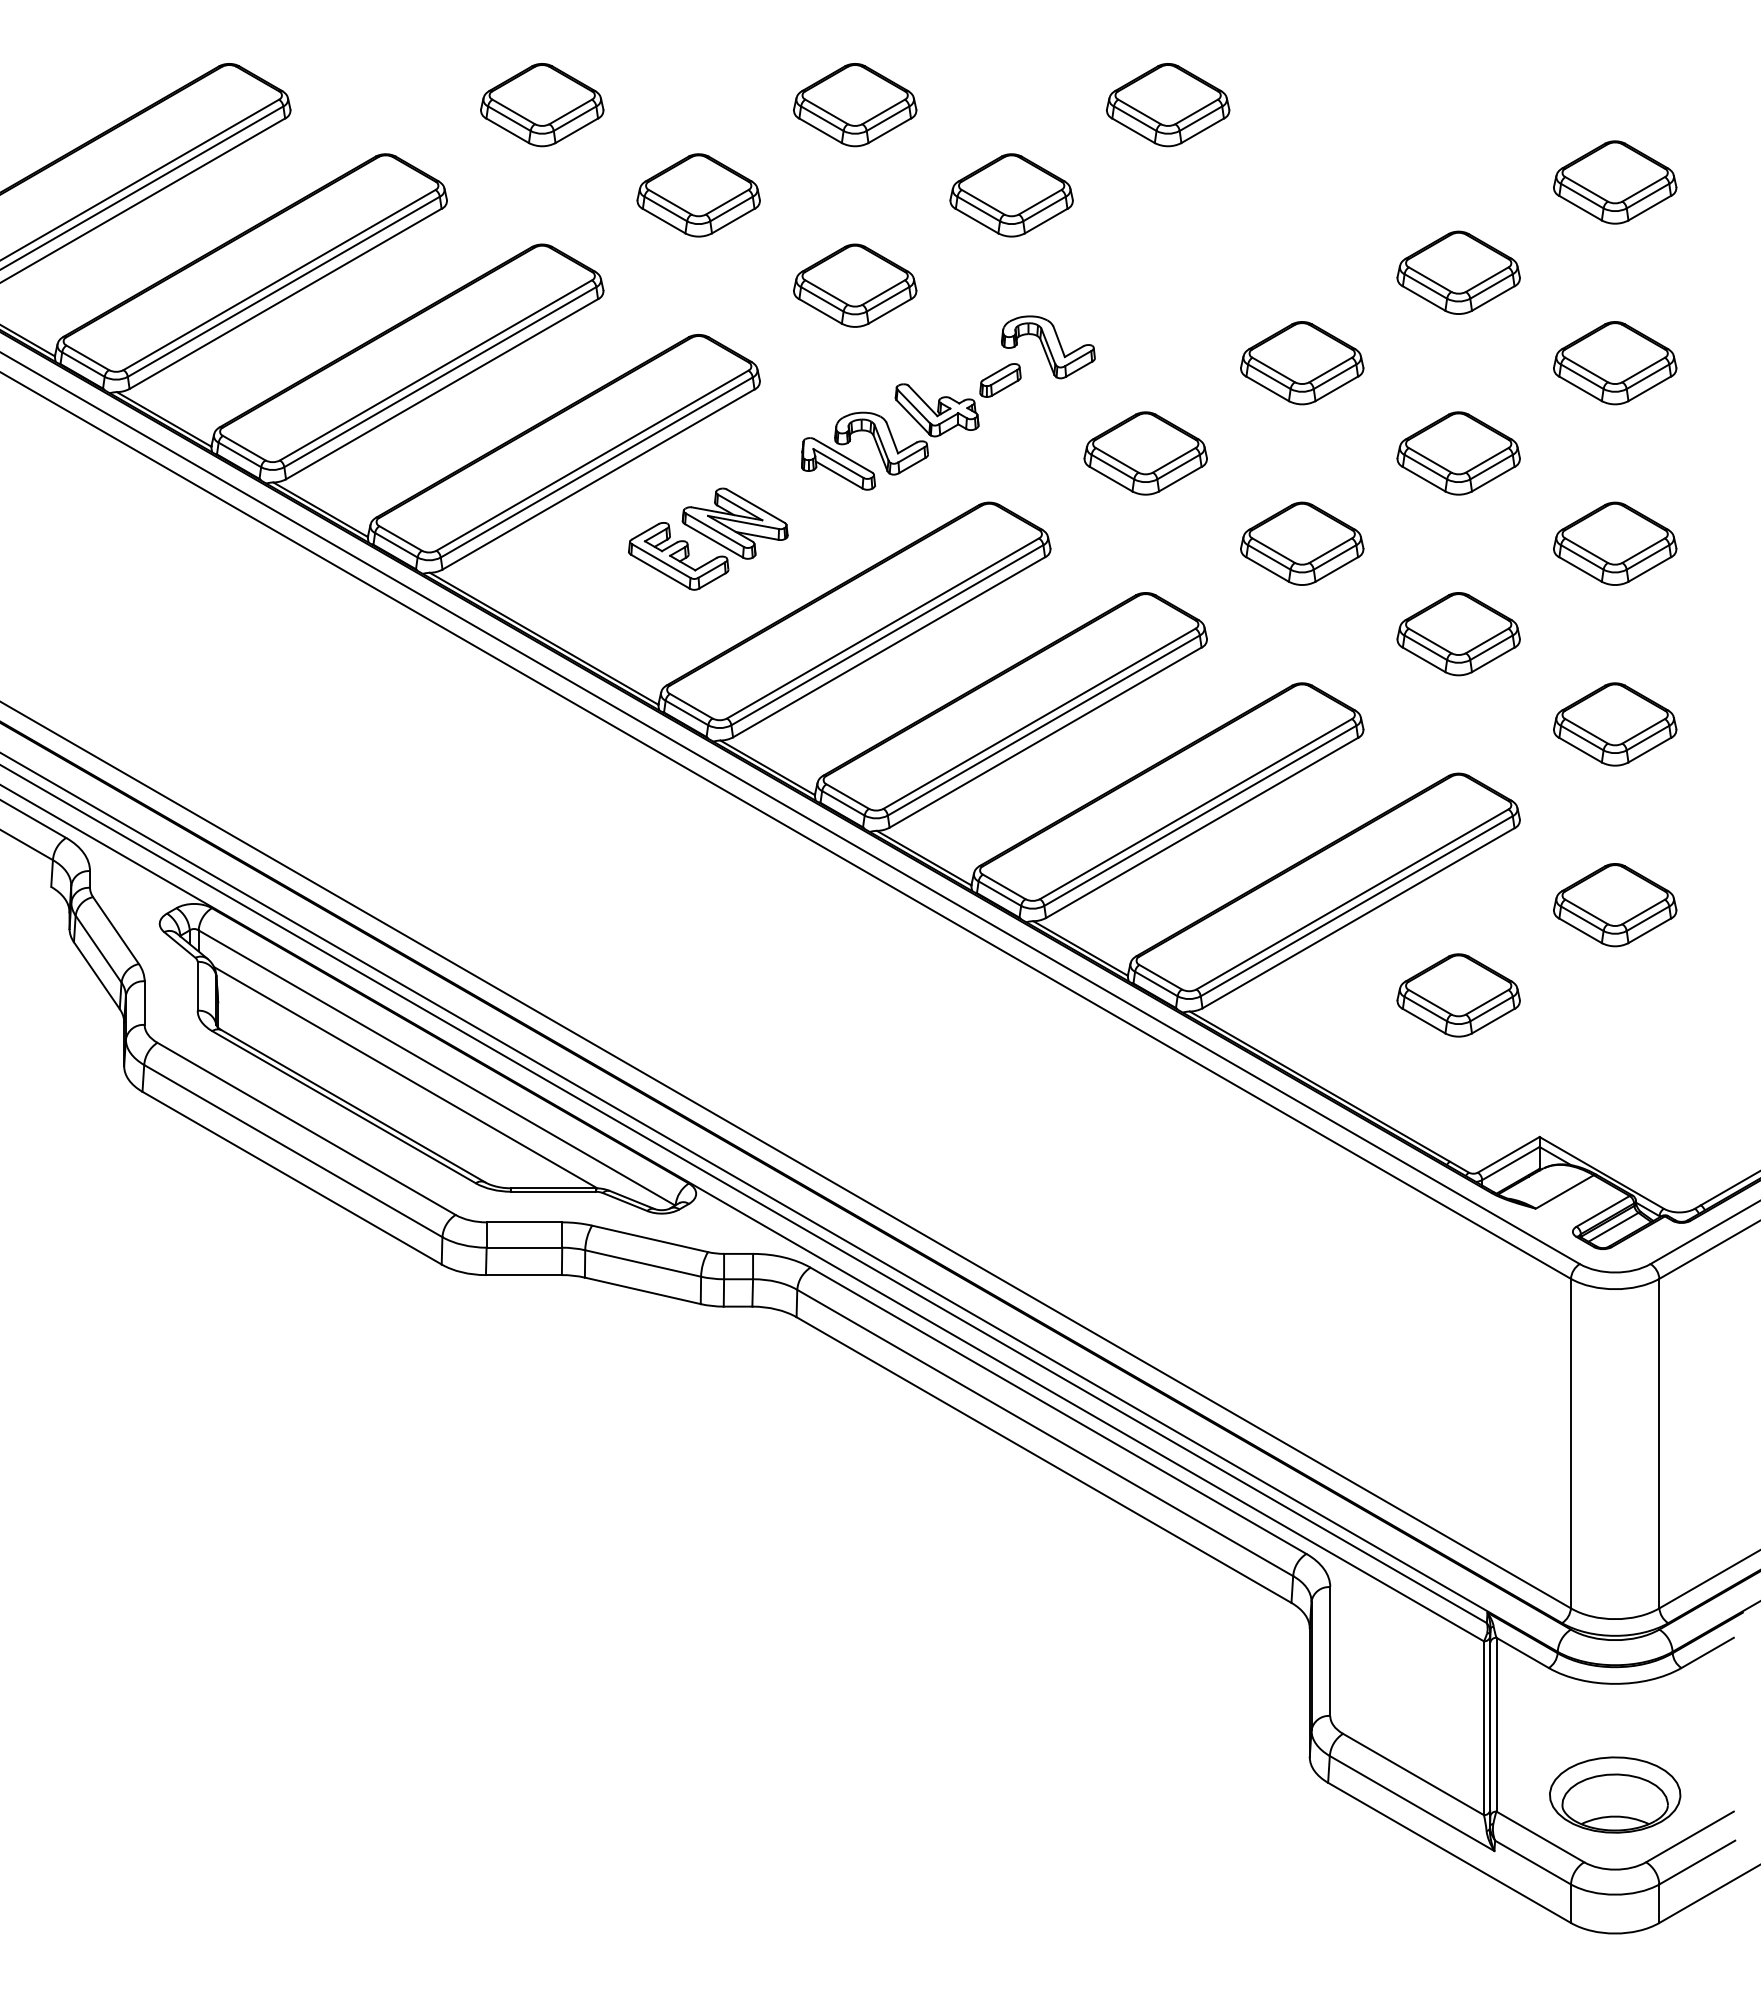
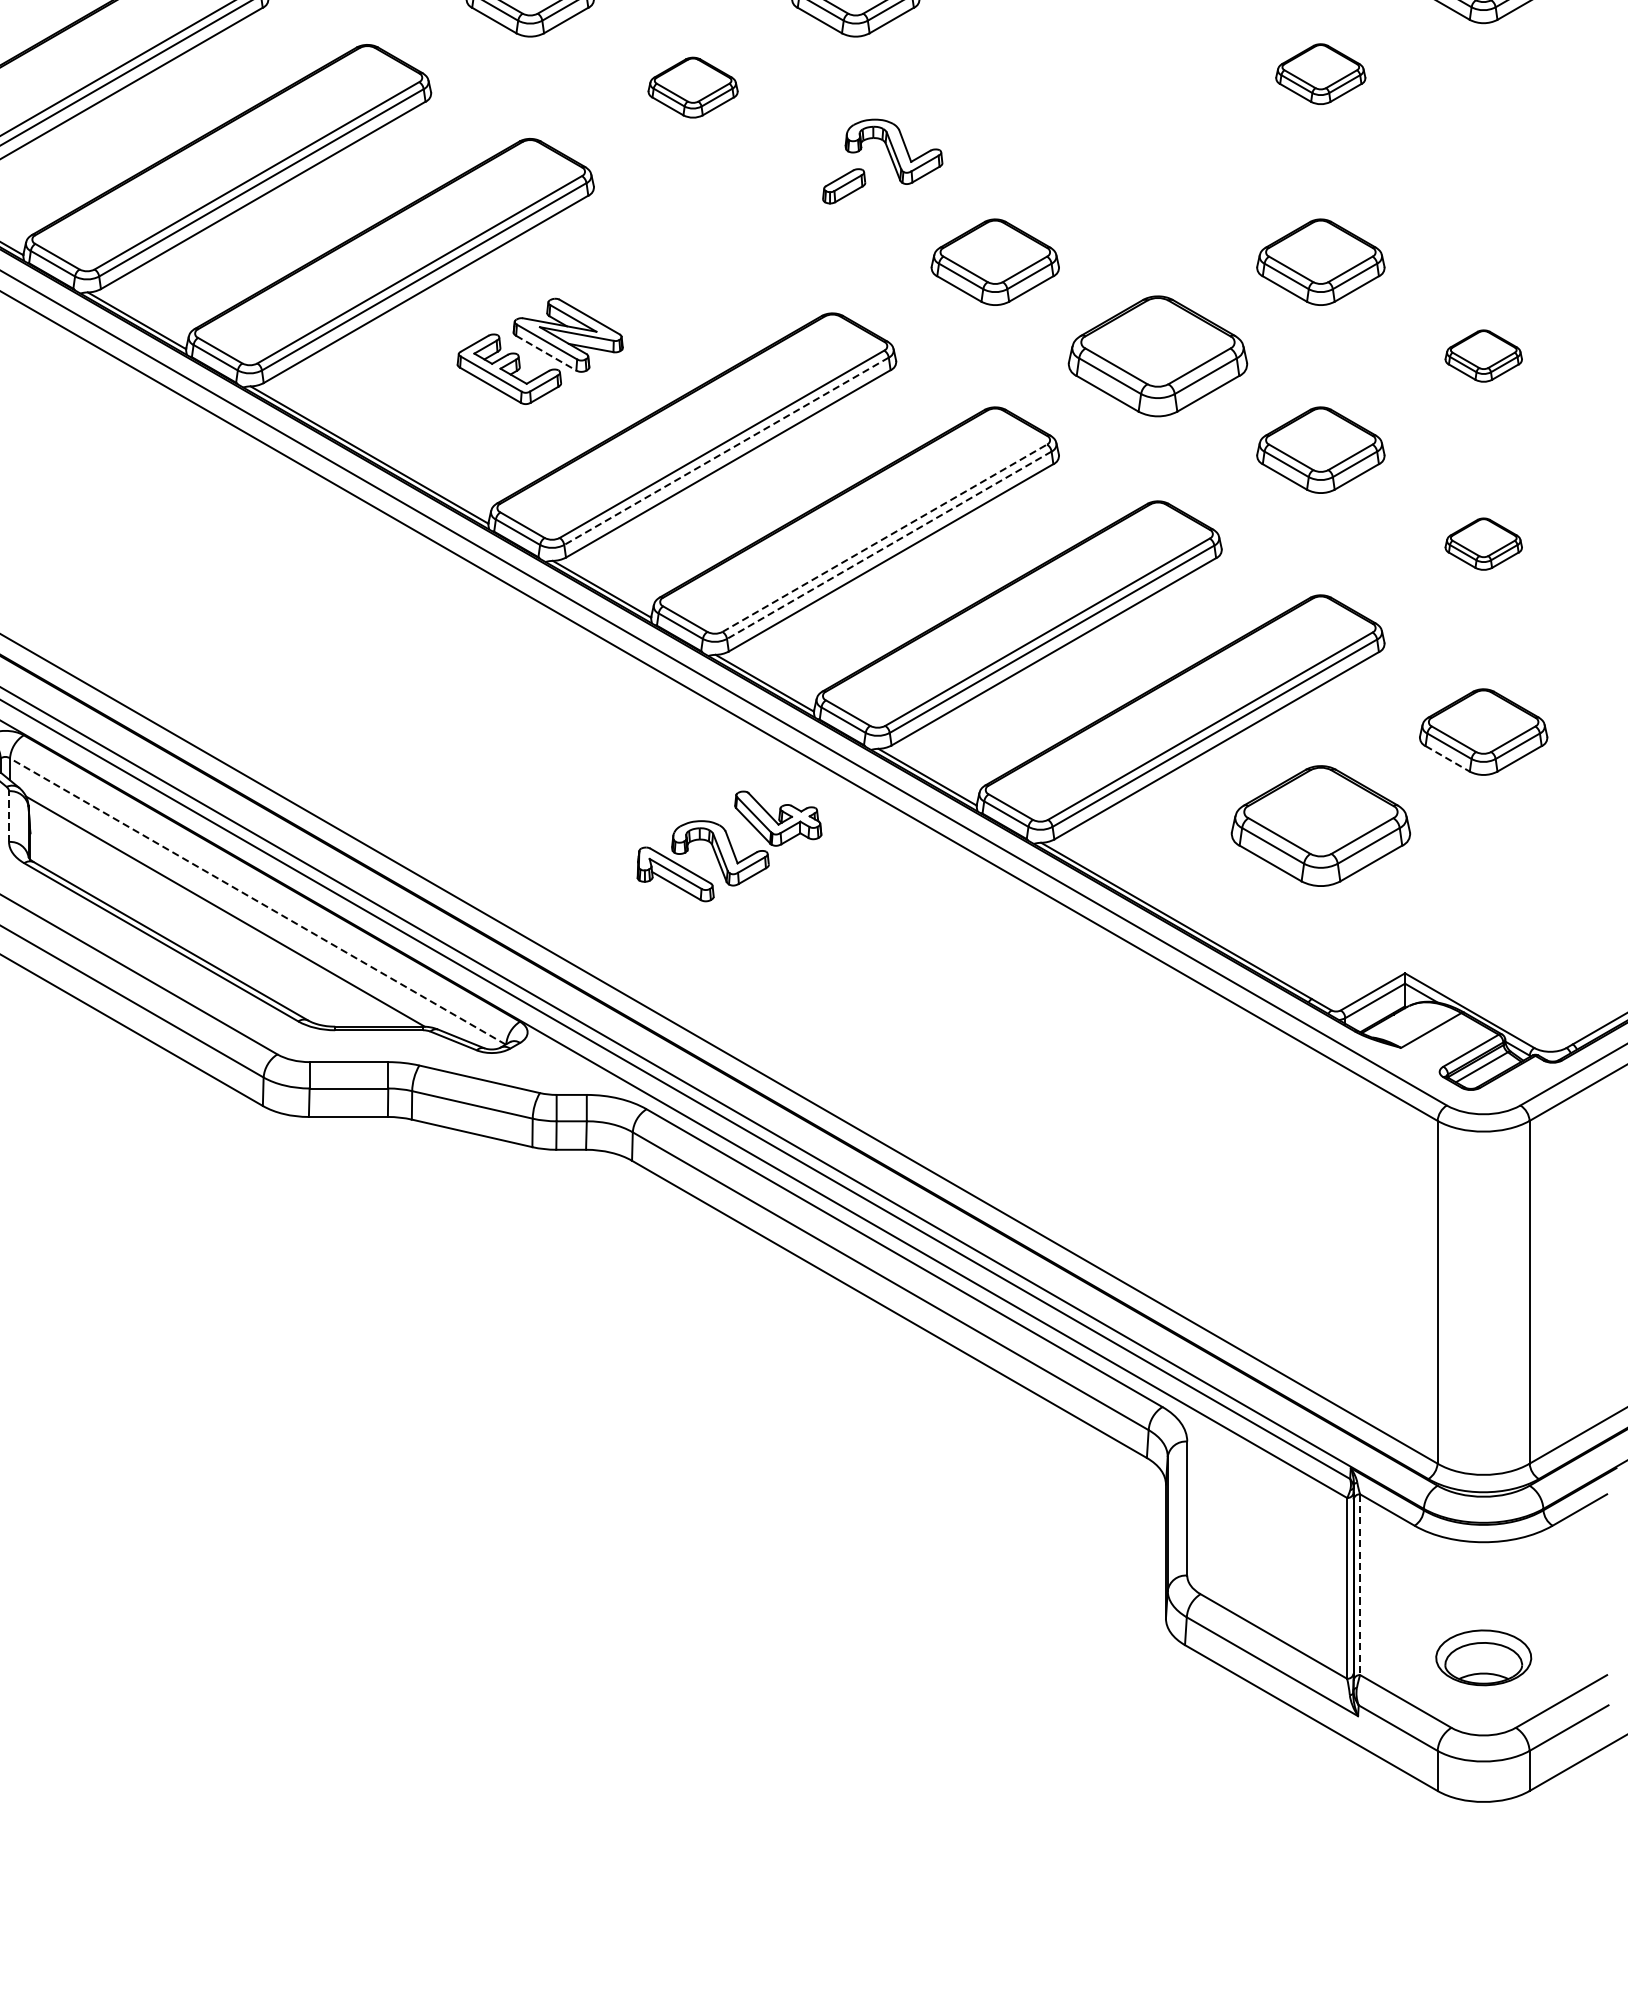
part: (1458, 272) -> (1320, 73), size x0.7
part: (855, 285) -> (693, 87), size x0.7
part: (1302, 363) -> (1158, 168), removed
part: (1615, 363) -> (1483, 168), removed
part: (890, 436) -> (729, 845), moved
line: (714, 541) -> (546, 353), solid -> dashed
part: (1302, 543) -> (1158, 355), size x1.4
part: (1615, 543) -> (1483, 355), size x0.6
line: (886, 635) -> (725, 451), solid -> dashed
line: (1039, 718) -> (884, 537), solid -> dashed
part: (1615, 724) -> (1483, 544), size x0.6
line: (1043, 725) -> (888, 545), solid -> dashed
line: (1580, 930) -> (1447, 758), solid -> dashed
line: (197, 985) -> (8, 815), solid -> dashed
part: (1458, 995) -> (1320, 826), size x1.4
line: (436, 1067) -> (257, 901), solid -> dashed
line: (1496, 1724) -> (1360, 1584), solid -> dashed
part: (1615, 1794) -> (1483, 1657), size x0.7

